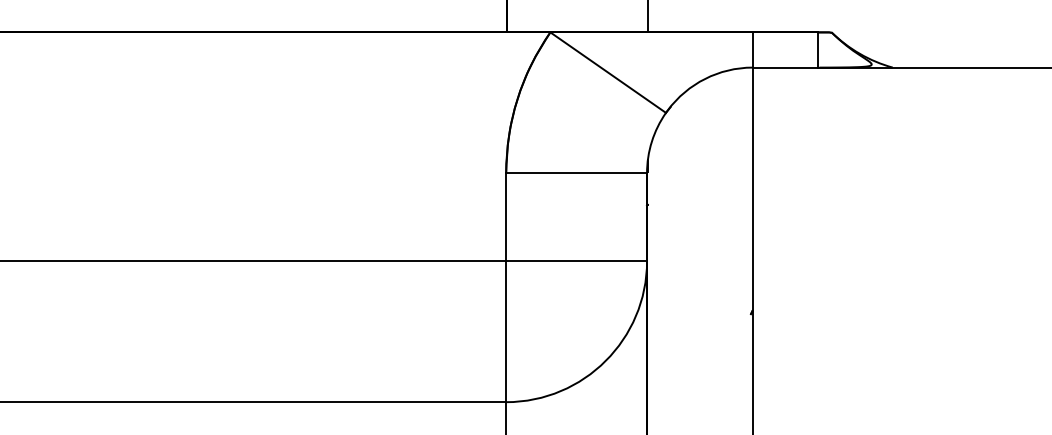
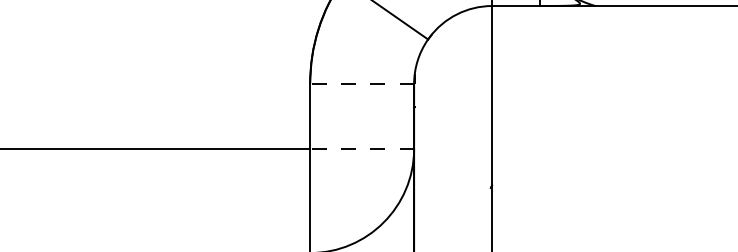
line: (576, 173) -> (362, 84), solid -> dashed
line: (576, 261) -> (362, 149), solid -> dashed

